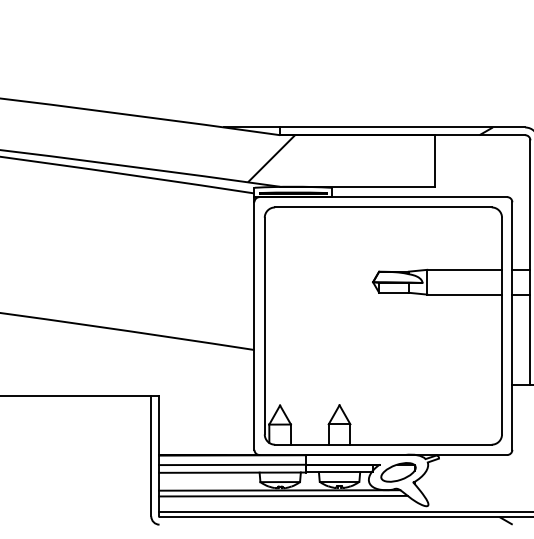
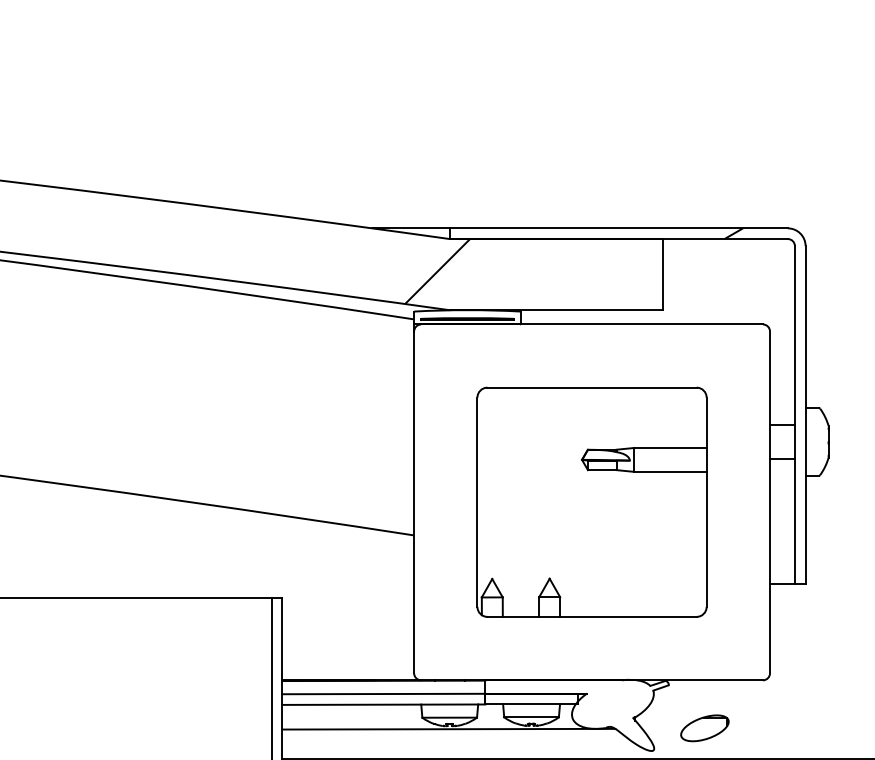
part: (382, 325) -> (591, 501), size x0.7
part: (398, 472) -> (704, 728), moved
line: (282, 495) -> (453, 736), removed

